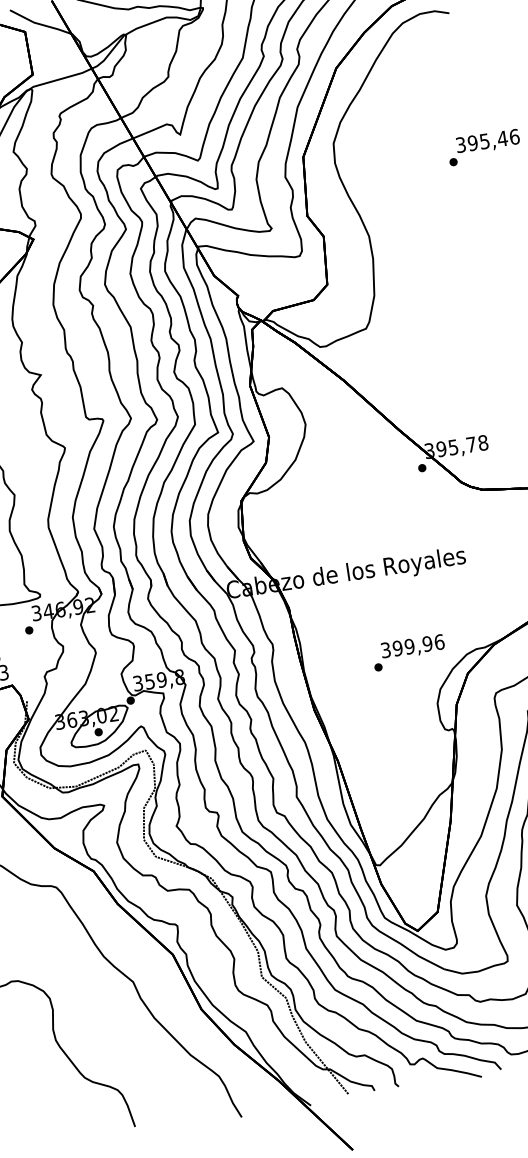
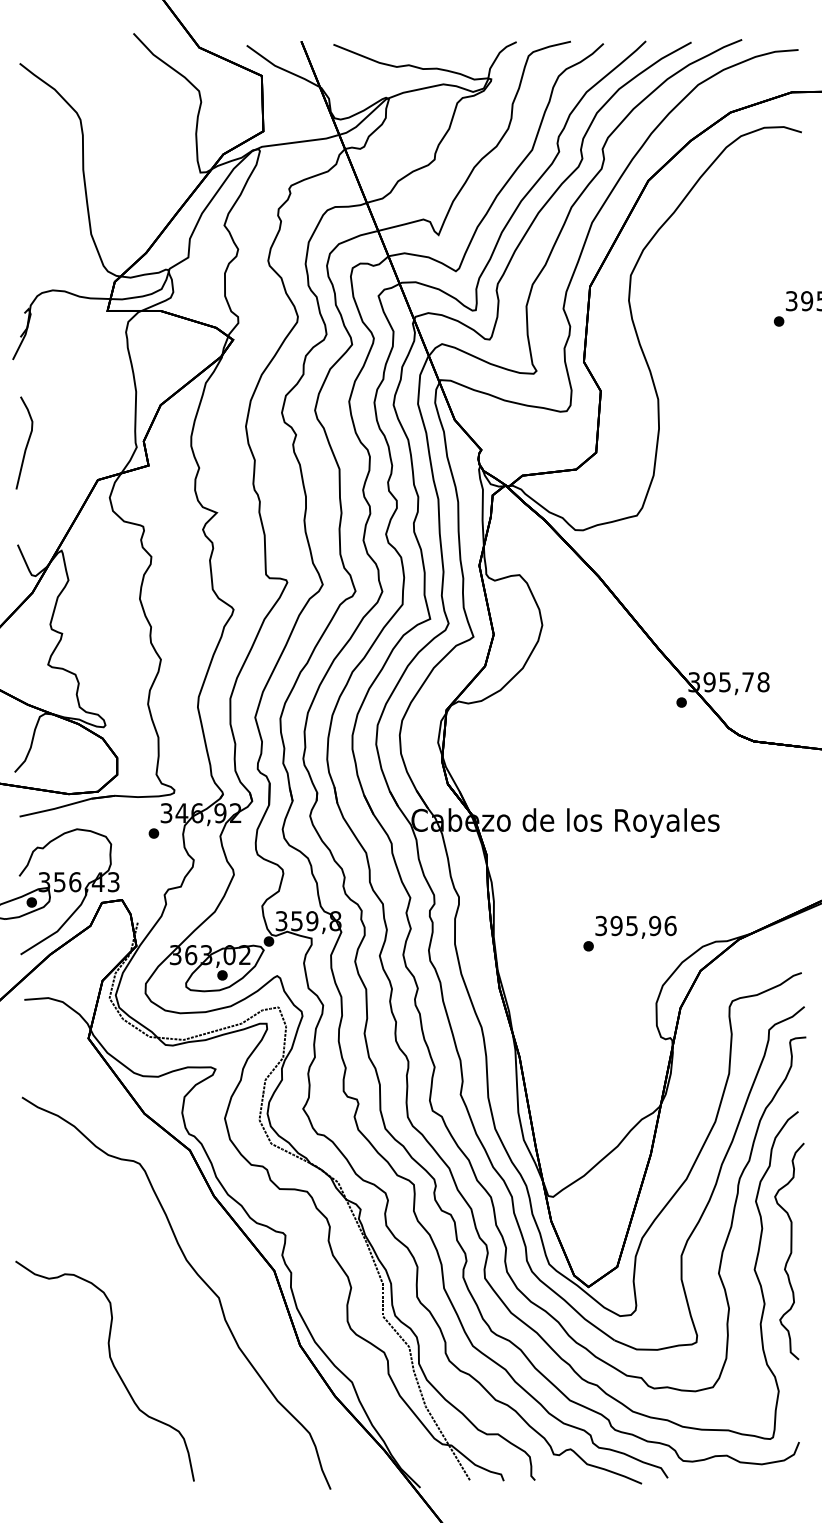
text: (410, 646) -> (632, 925), 399,96 -> 395,96

